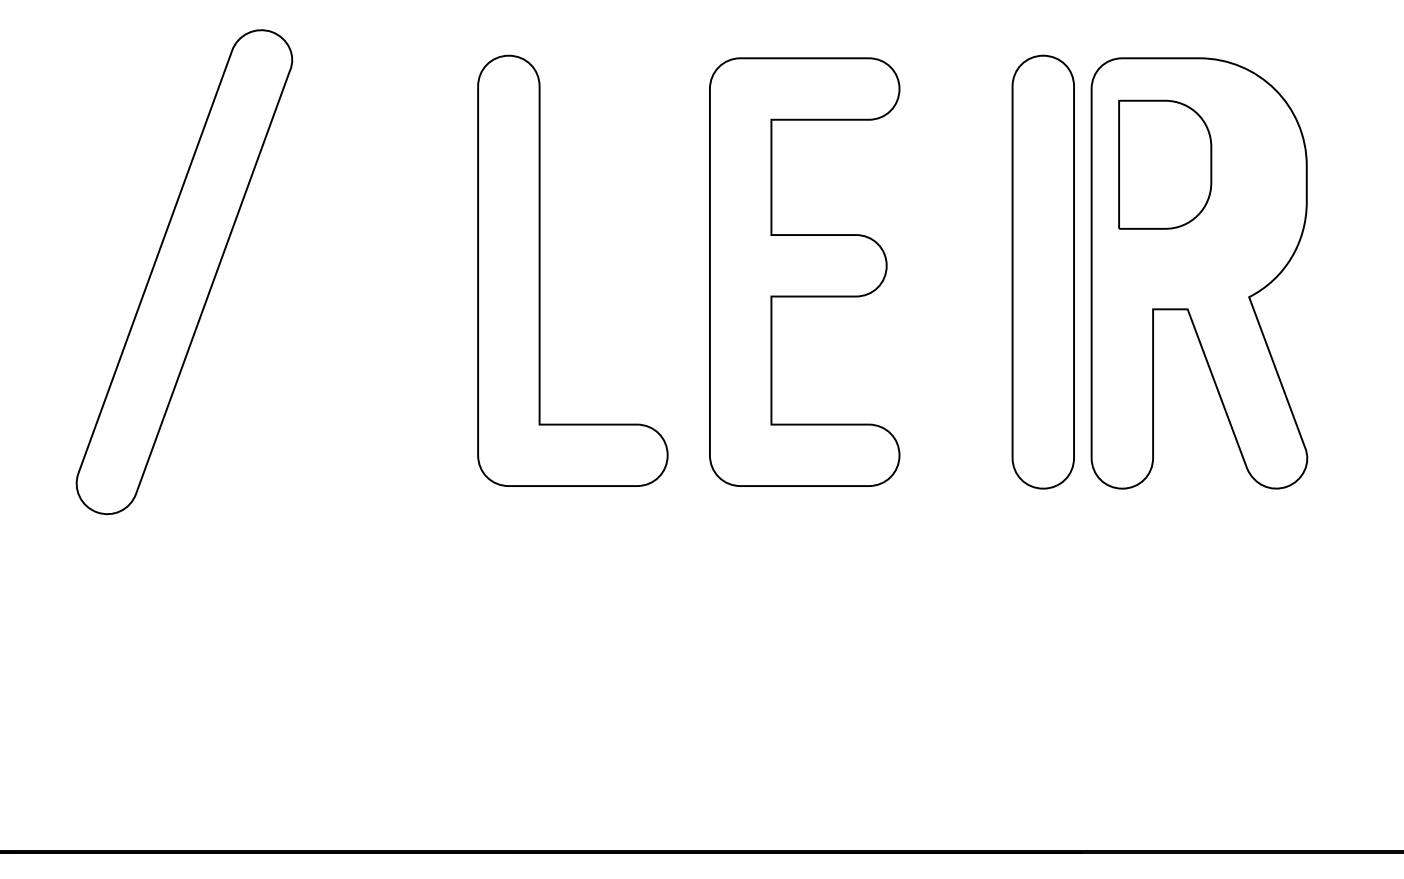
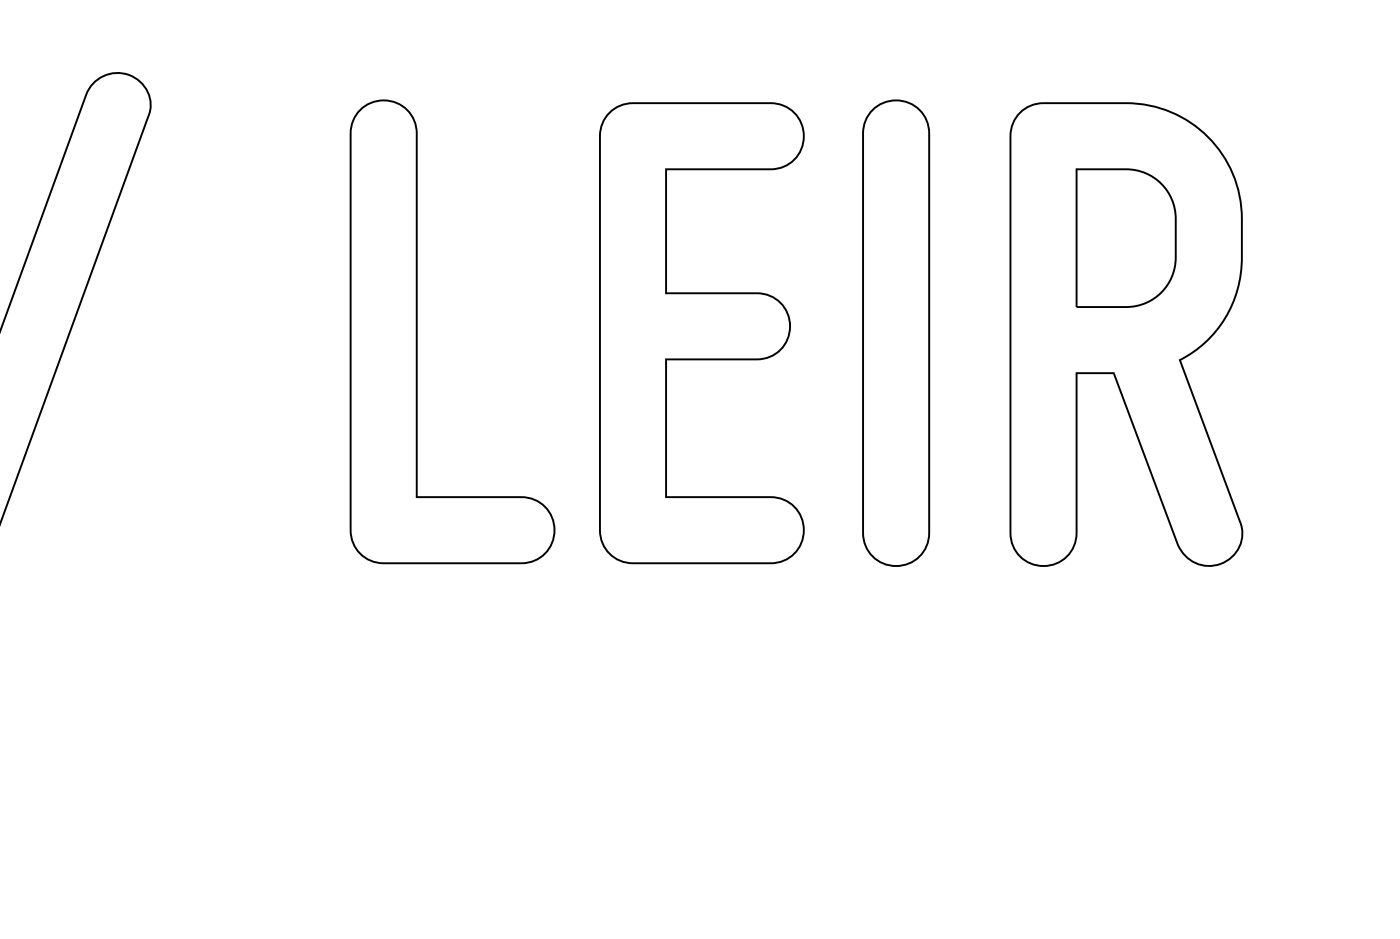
part: (1165, 164) -> (1126, 237), moved
part: (1042, 271) -> (895, 332), moved

